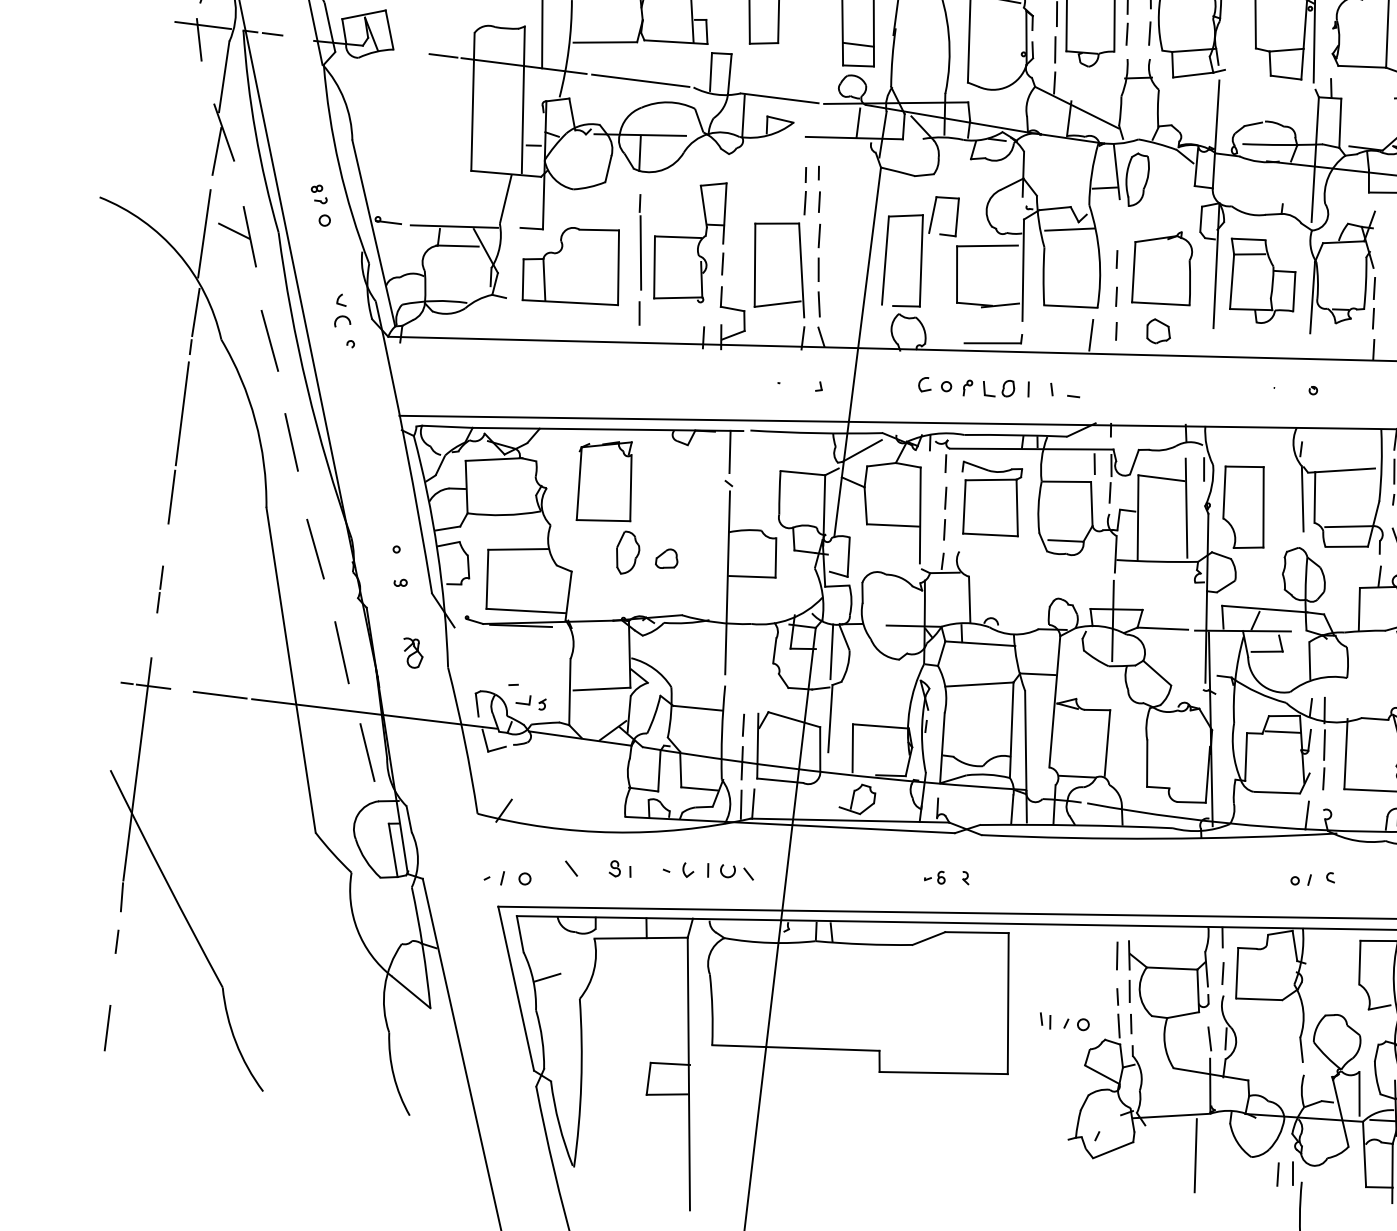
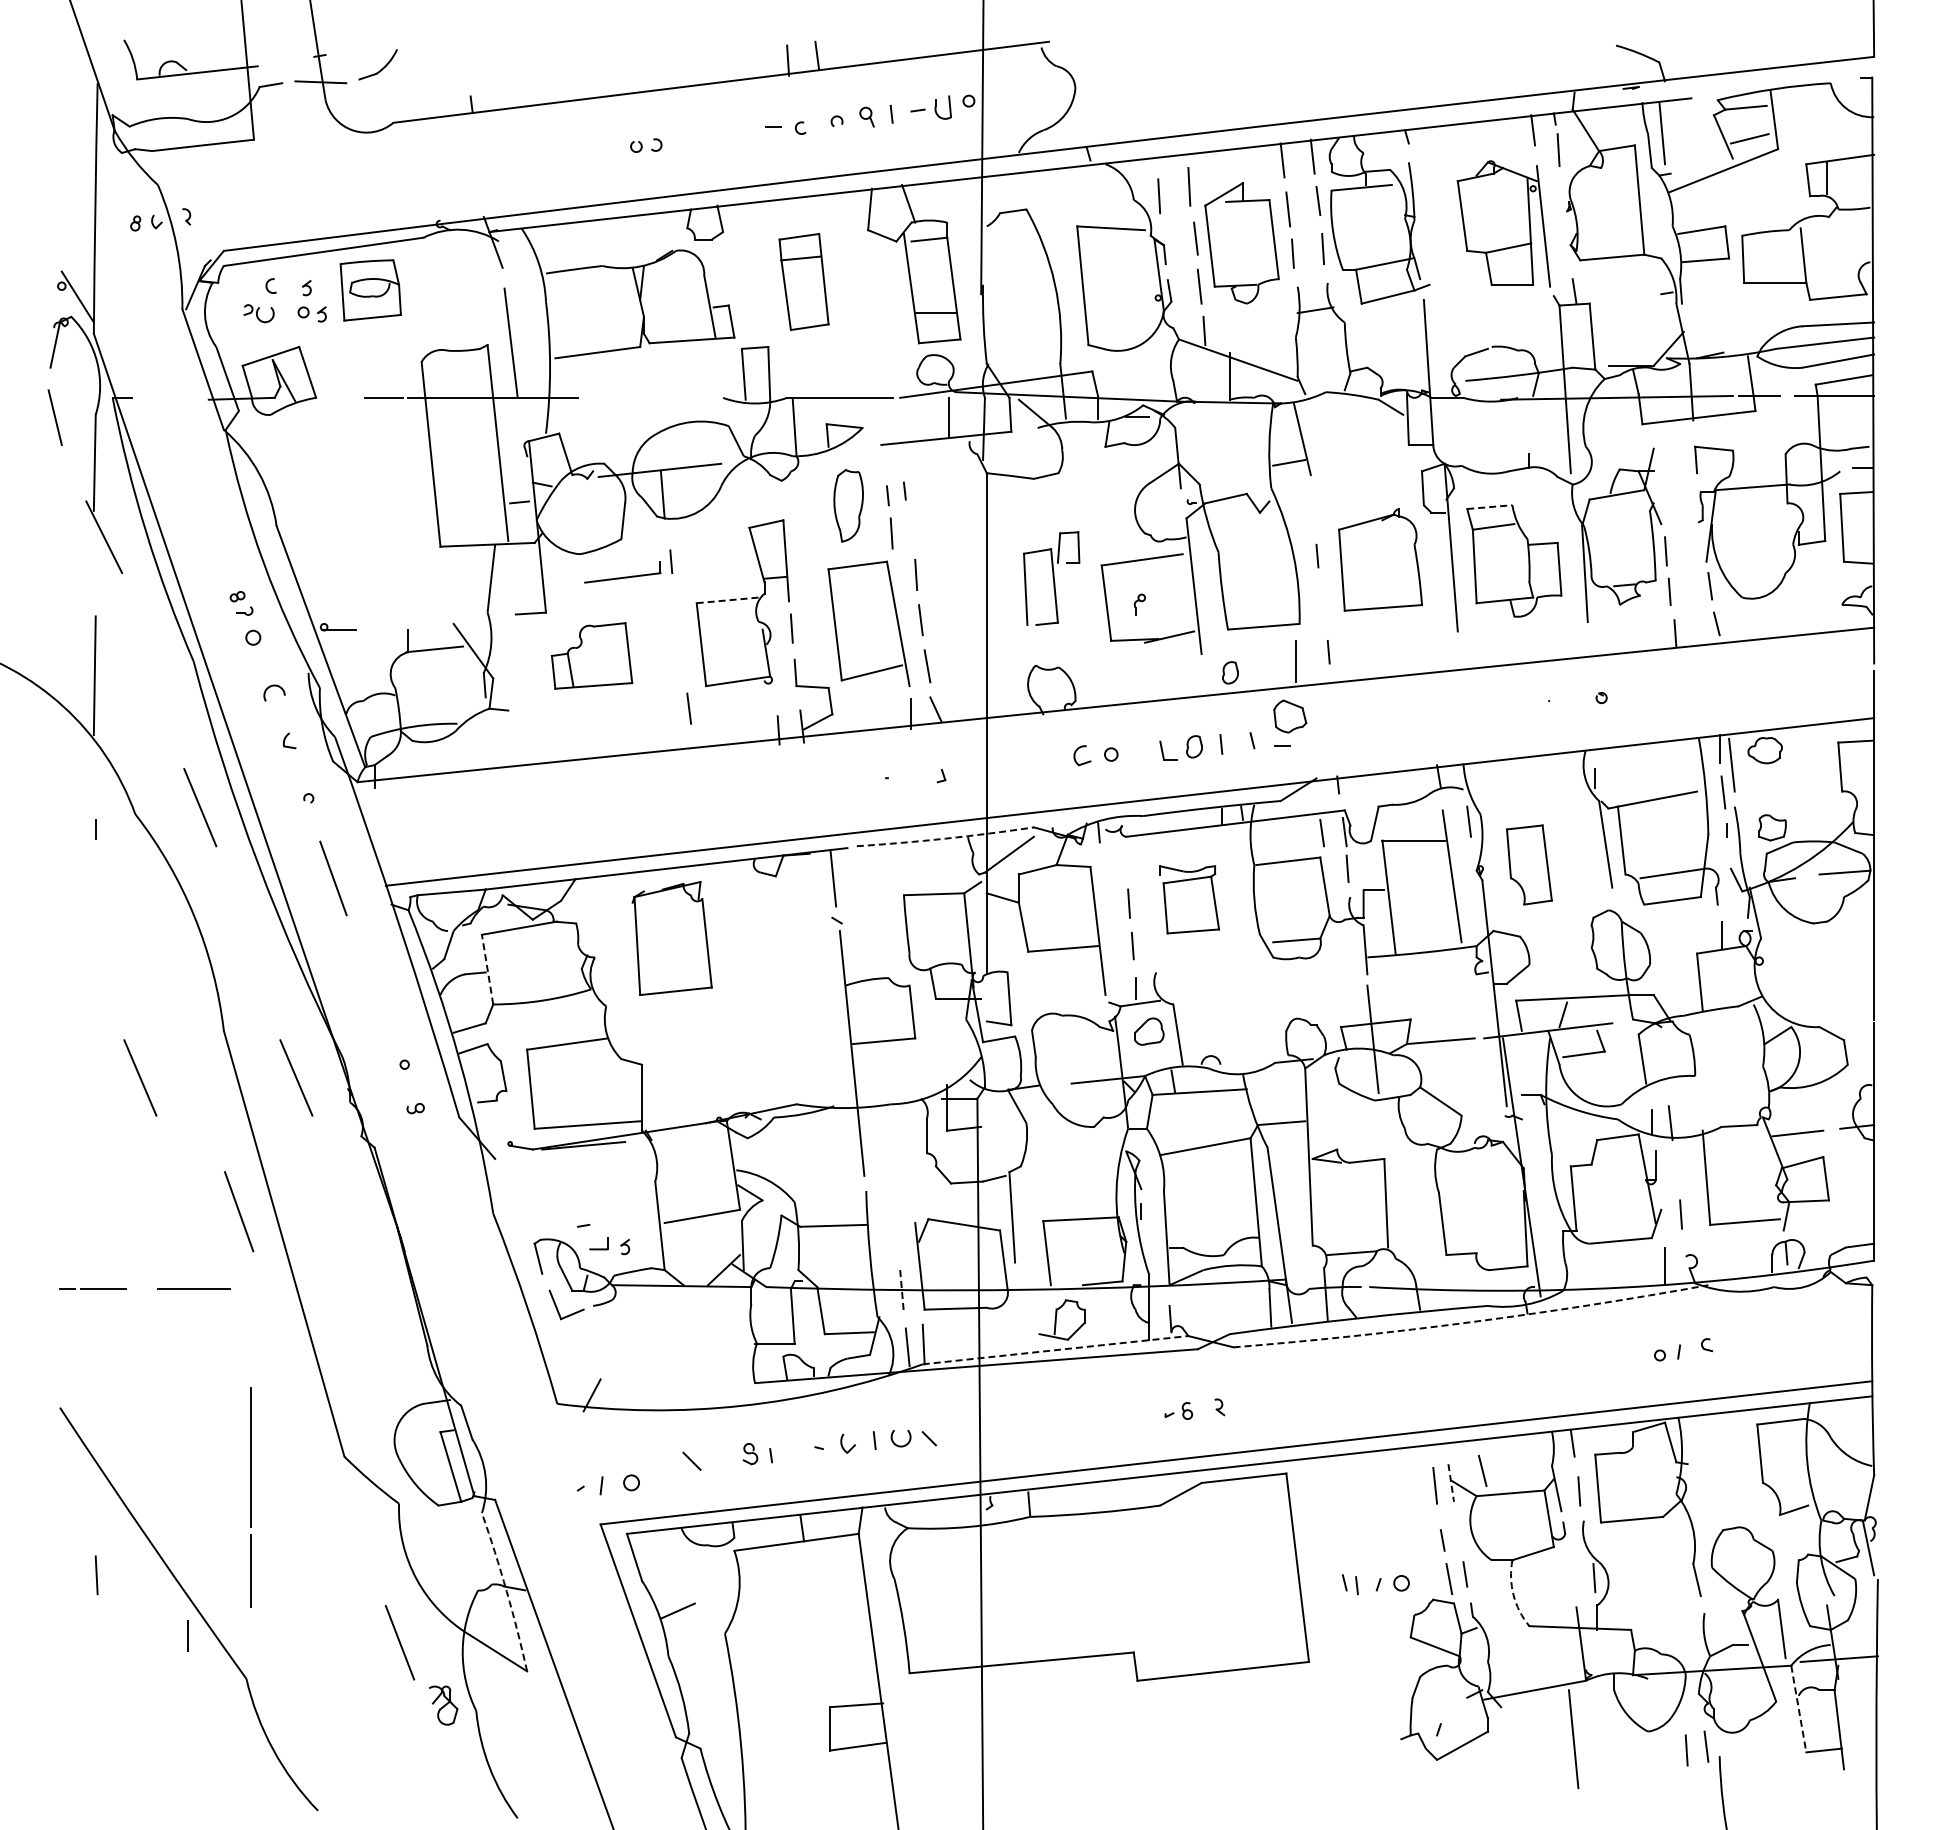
line: (202, 25) -> (57, 397), removed
line: (272, 34) -> (152, 397), removed
line: (640, 80) -> (651, 397), removed
line: (216, 151) -> (97, 563), removed
part: (1136, 179) -> (848, 505), moved
line: (819, 201) -> (910, 529), removed
line: (453, 226) -> (426, 623), removed
line: (1069, 229) -> (1249, 523), removed
part: (238, 234) -> (140, 671), removed
line: (678, 237) -> (728, 600), solid -> dashed
line: (1248, 239) -> (1489, 507), solid -> dashed
part: (918, 251) -> (1051, 578), size x0.6
line: (640, 252) -> (680, 627), removed
part: (572, 265) -> (591, 655), size x0.6
line: (1116, 296) -> (1322, 605), removed
line: (195, 312) -> (96, 782), removed
arc: (343, 317) -> (274, 686), moved
part: (1158, 331) -> (1290, 716), moved
part: (1042, 337) -> (1230, 672), added
part: (993, 339) -> (622, 572), moved
part: (967, 387) -> (1139, 604), moved
arc: (816, 433) -> (945, 838), solid -> dashed
line: (291, 442) -> (333, 878), moved
line: (178, 443) -> (250, 1497), moved
line: (945, 463) -> (1123, 857), removed
line: (466, 487) -> (487, 969), solid -> dashed
part: (990, 500) -> (1189, 899), size x0.7
part: (1244, 506) -> (1529, 864), size x0.7
line: (200, 534) -> (140, 1077), added
part: (627, 553) -> (713, 1030), removed
part: (667, 558) -> (1149, 1031), moved
line: (160, 589) -> (95, 1157), removed
line: (831, 651) -> (1002, 1127), removed
line: (342, 652) -> (239, 1211), moved
part: (412, 653) -> (443, 1705), moved
line: (374, 713) -> (402, 1287), removed
line: (743, 725) -> (897, 1240), removed
line: (1282, 731) -> (1618, 1158), removed
line: (1324, 745) -> (1676, 1169), removed
line: (367, 752) -> (399, 1642), moved
line: (742, 763) -> (902, 1291), solid -> dashed
line: (137, 769) -> (95, 1401), removed
line: (849, 820) -> (1055, 1350), solid -> dashed
arc: (1159, 838) -> (1471, 1322), solid -> dashed
line: (831, 932) -> (1049, 1502), removed
line: (116, 941) -> (187, 1635), moved
arc: (422, 947) -> (506, 1591), solid -> dashed
line: (1129, 955) -> (1451, 1483), solid -> dashed
line: (1129, 991) -> (1457, 1531), removed
line: (107, 1028) -> (99, 1752), removed
line: (1209, 1038) -> (1482, 1470), moved
arc: (1164, 1044) -> (1513, 1595), solid -> dashed
line: (1364, 1154) -> (1798, 1709), solid -> dashed

